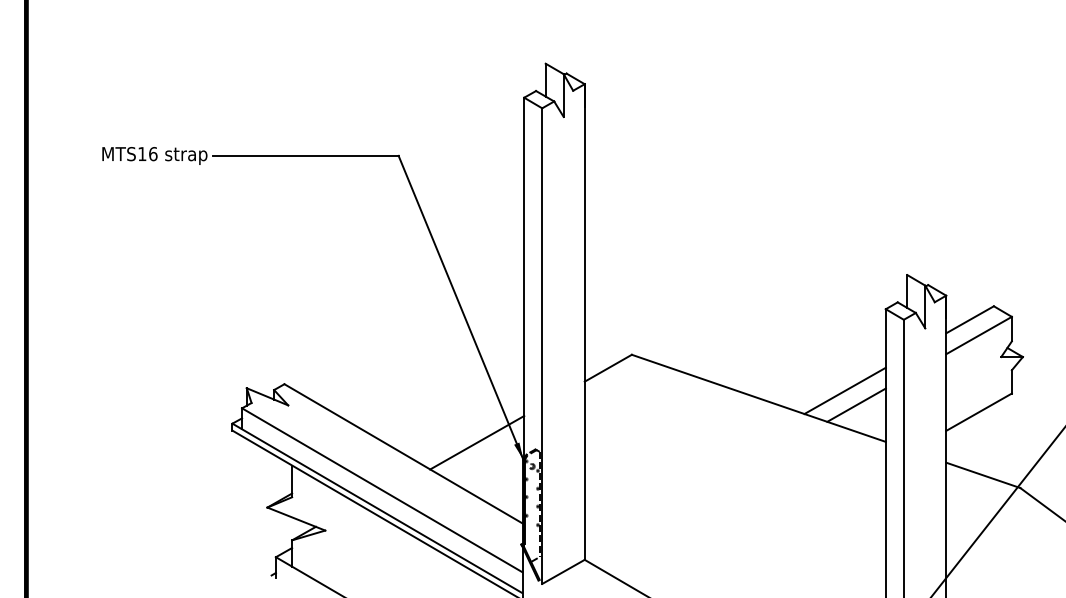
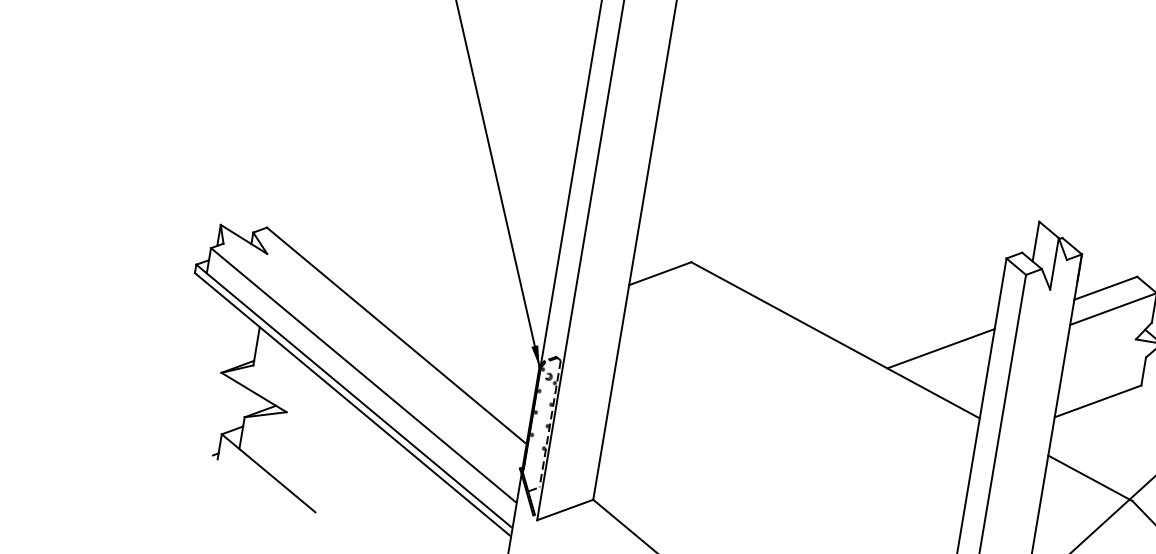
line: (856, 404) -> (951, 367), removed
line: (477, 442) -> (487, 336), removed

